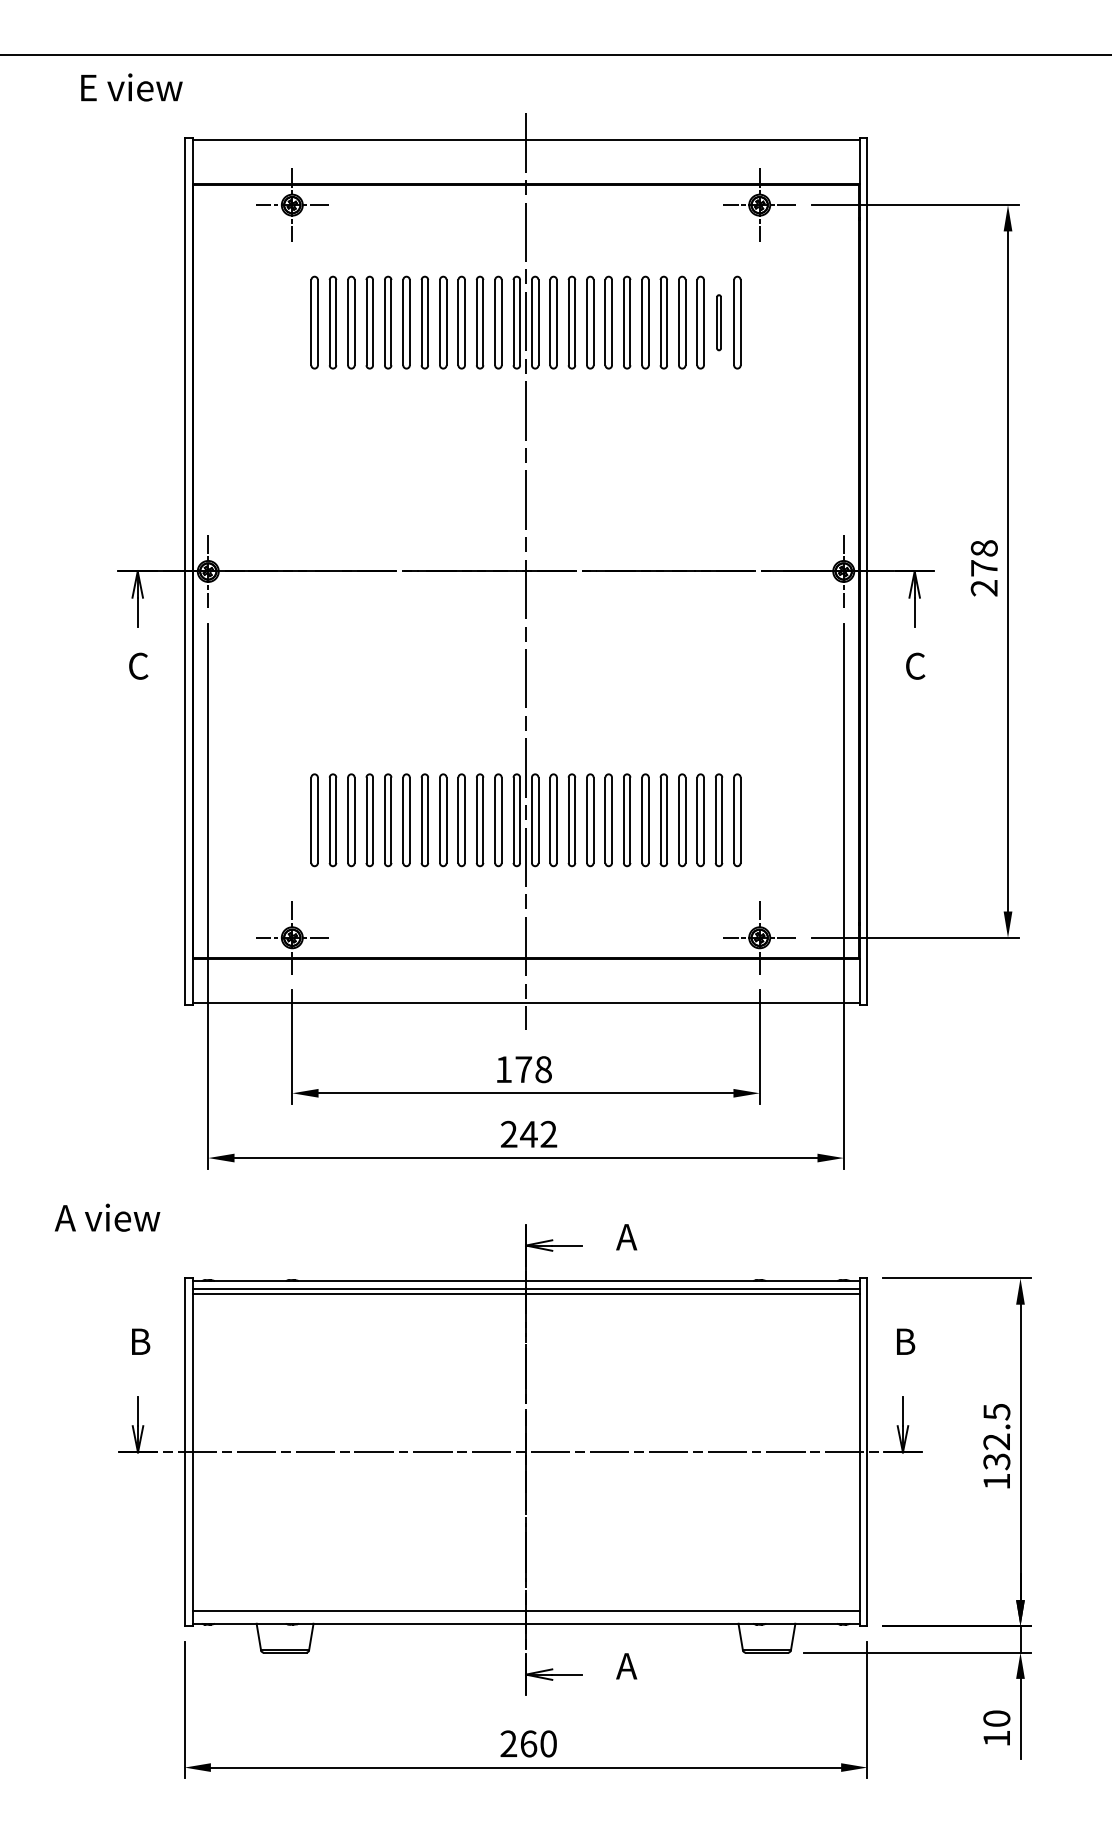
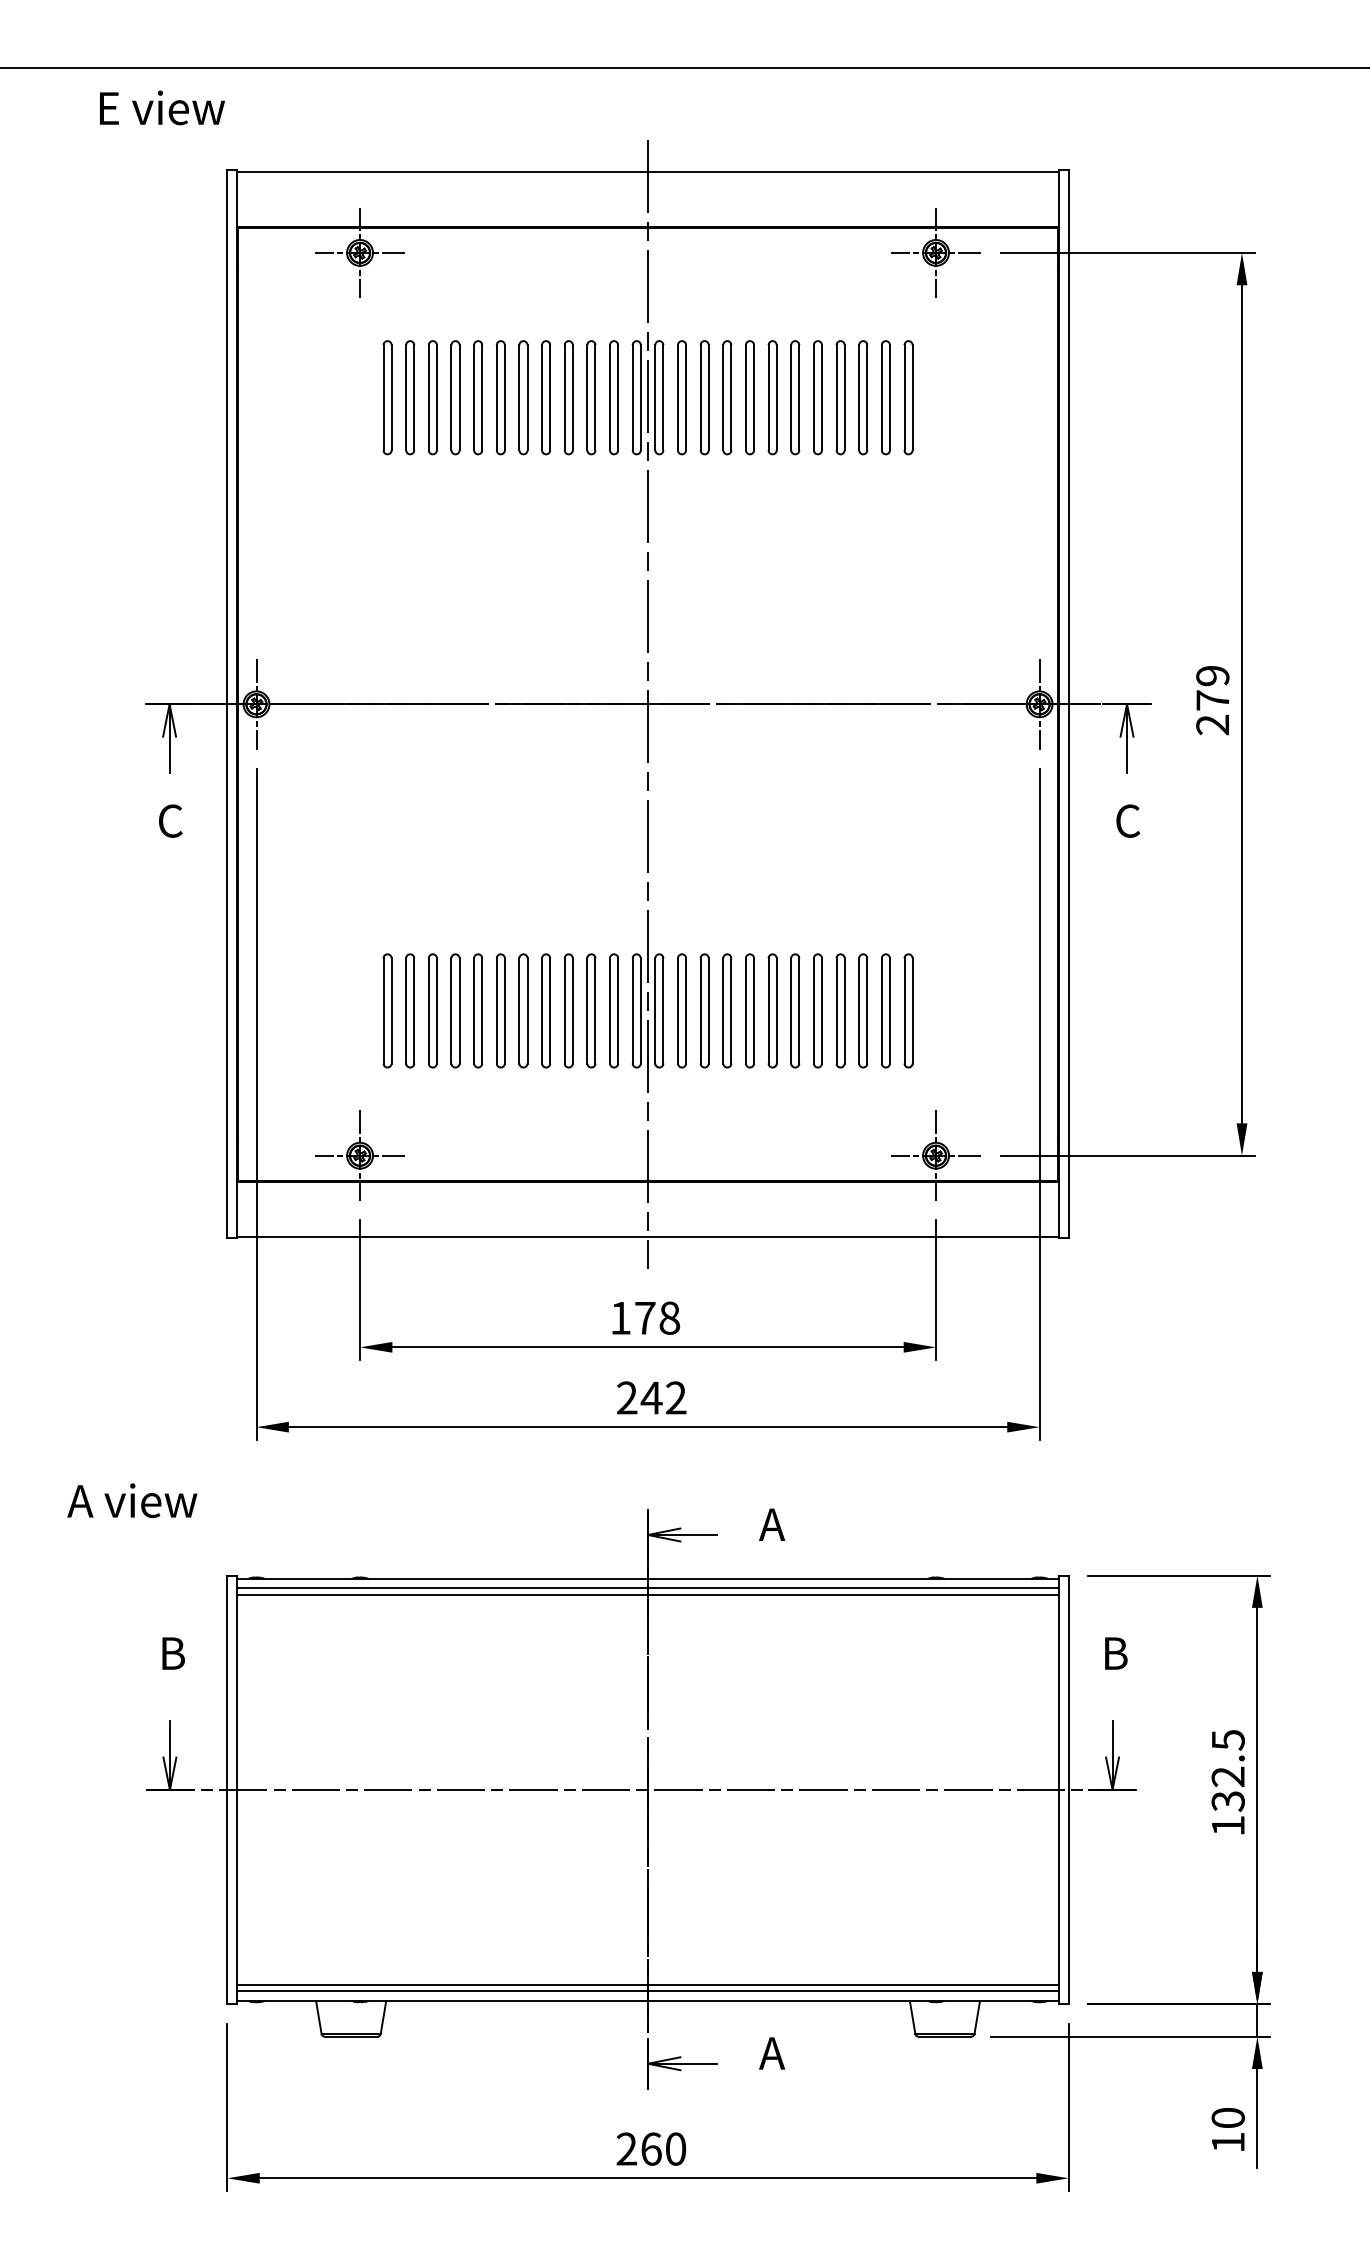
part: (718, 322) -> (885, 397), size x1.67
text: (984, 548) -> (1212, 675), 278 -> 279
line: (526, 1616) -> (648, 1991), added

